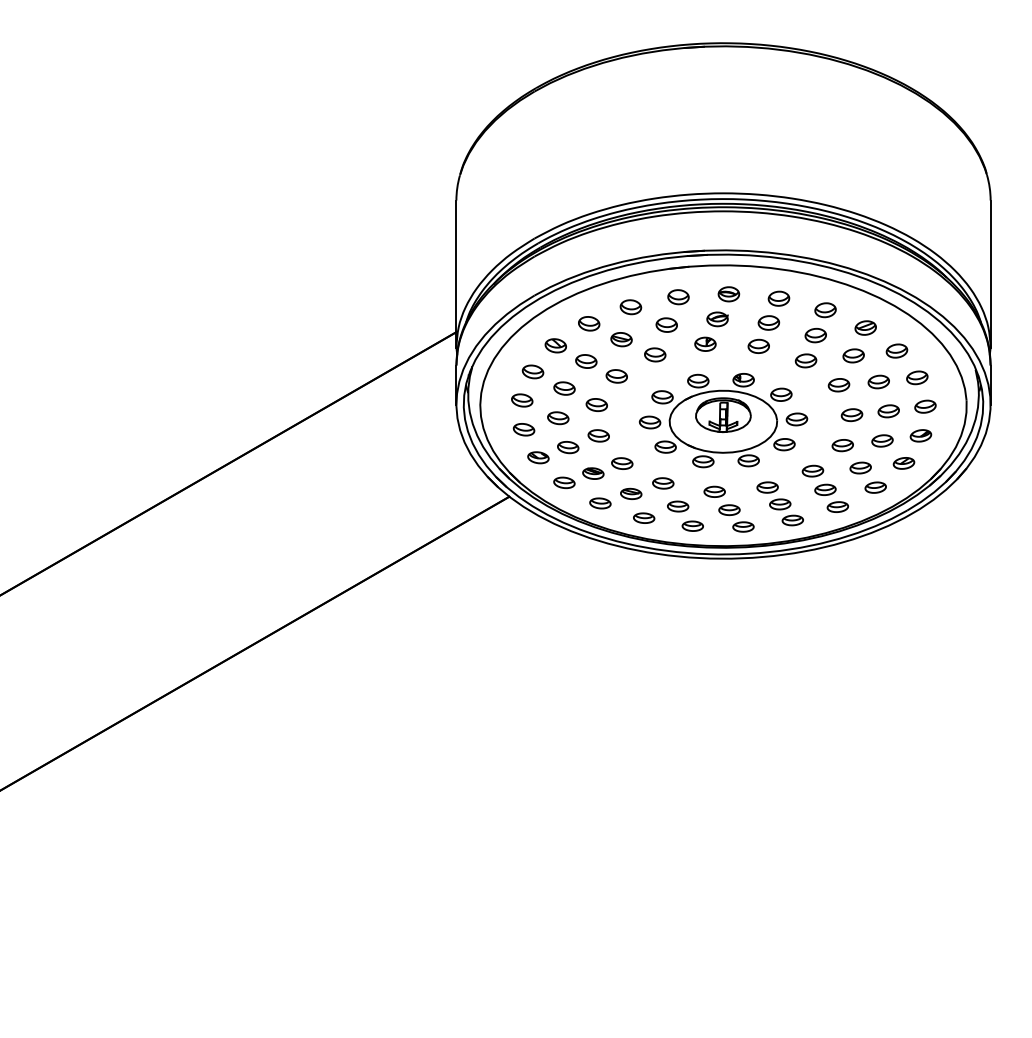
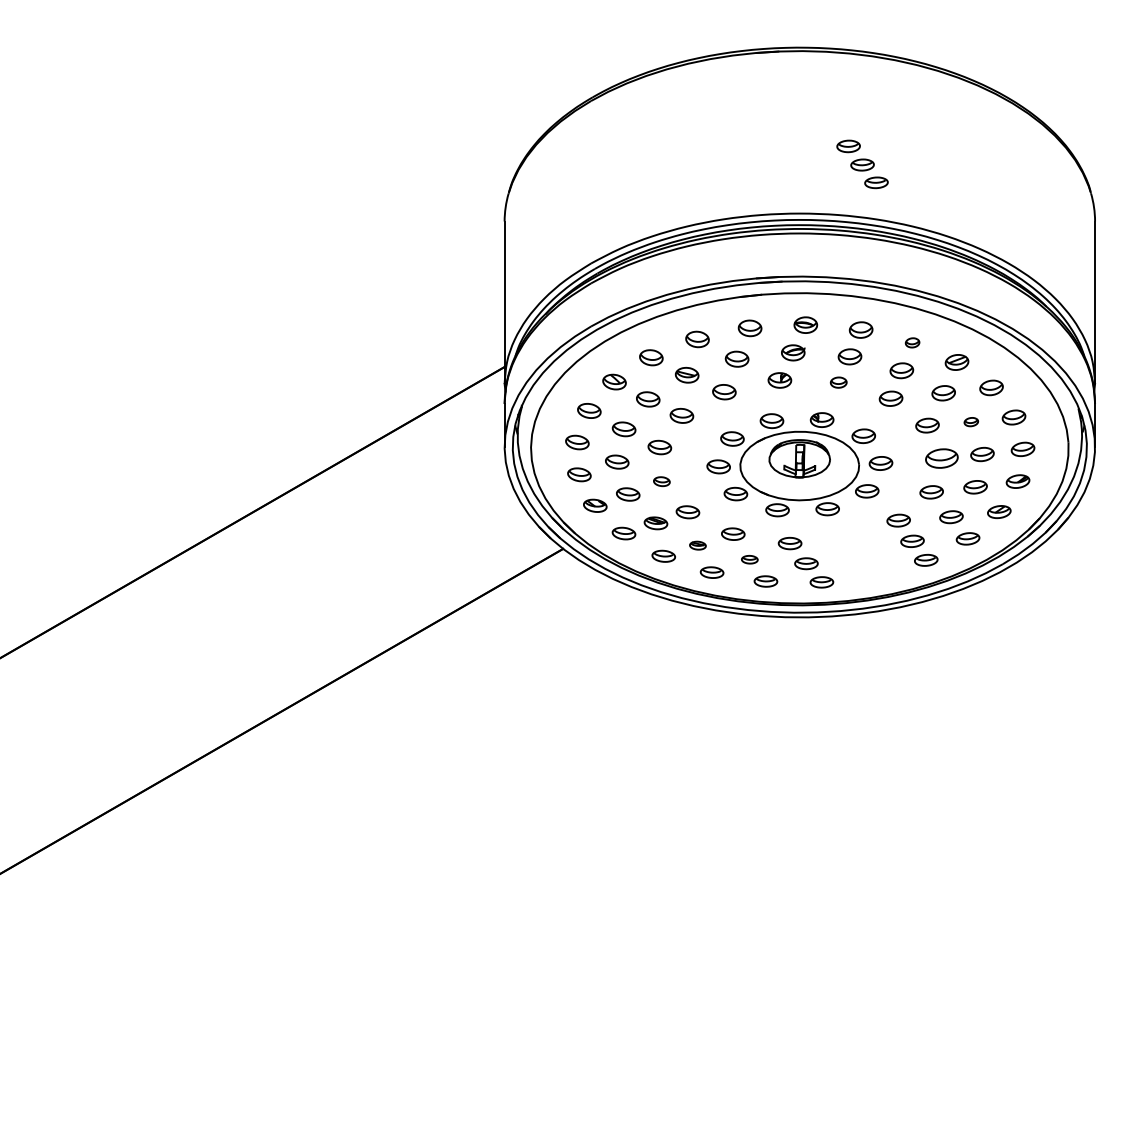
part: (825, 310) -> (912, 343), size x0.6
part: (758, 345) -> (838, 381), size x0.7
part: (878, 381) -> (971, 421), size x0.6
part: (851, 415) -> (941, 459), size x1.4
part: (598, 435) -> (661, 481), size x0.7
part: (631, 493) -> (698, 545), size x0.7
part: (779, 503) -> (861, 164), moved
part: (678, 506) -> (750, 559), size x0.7

